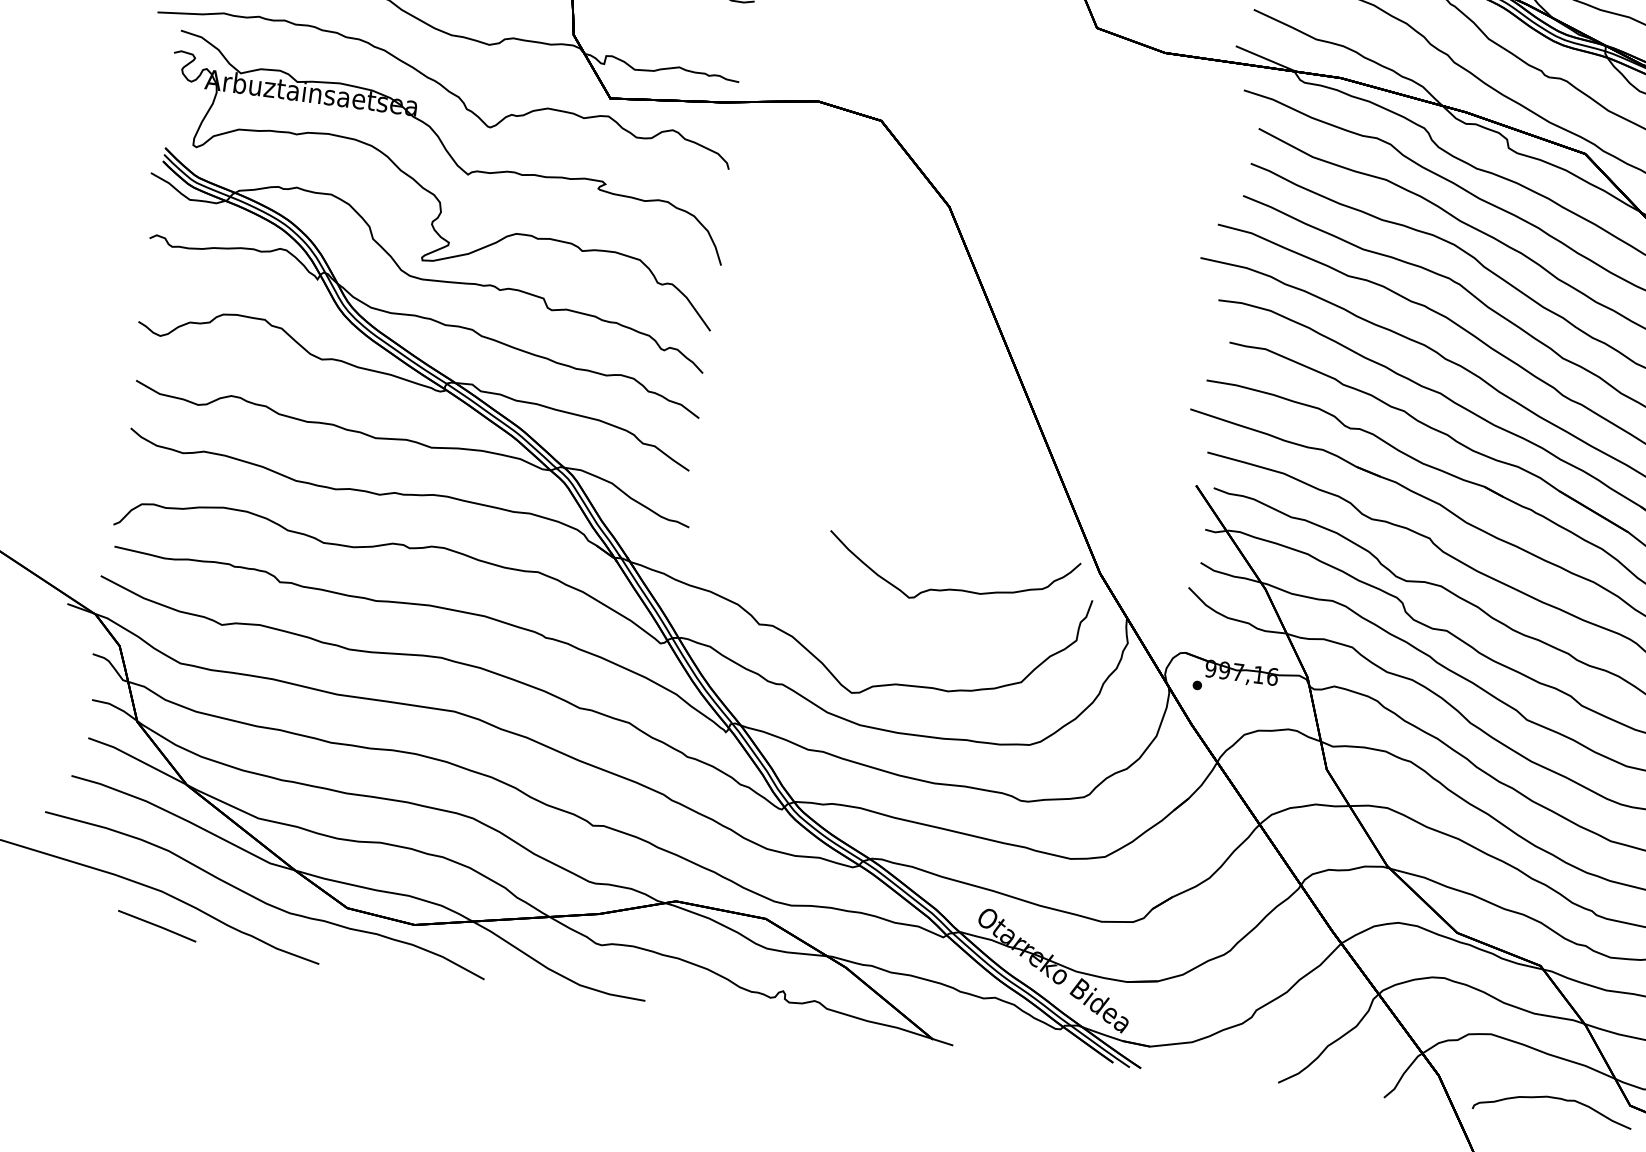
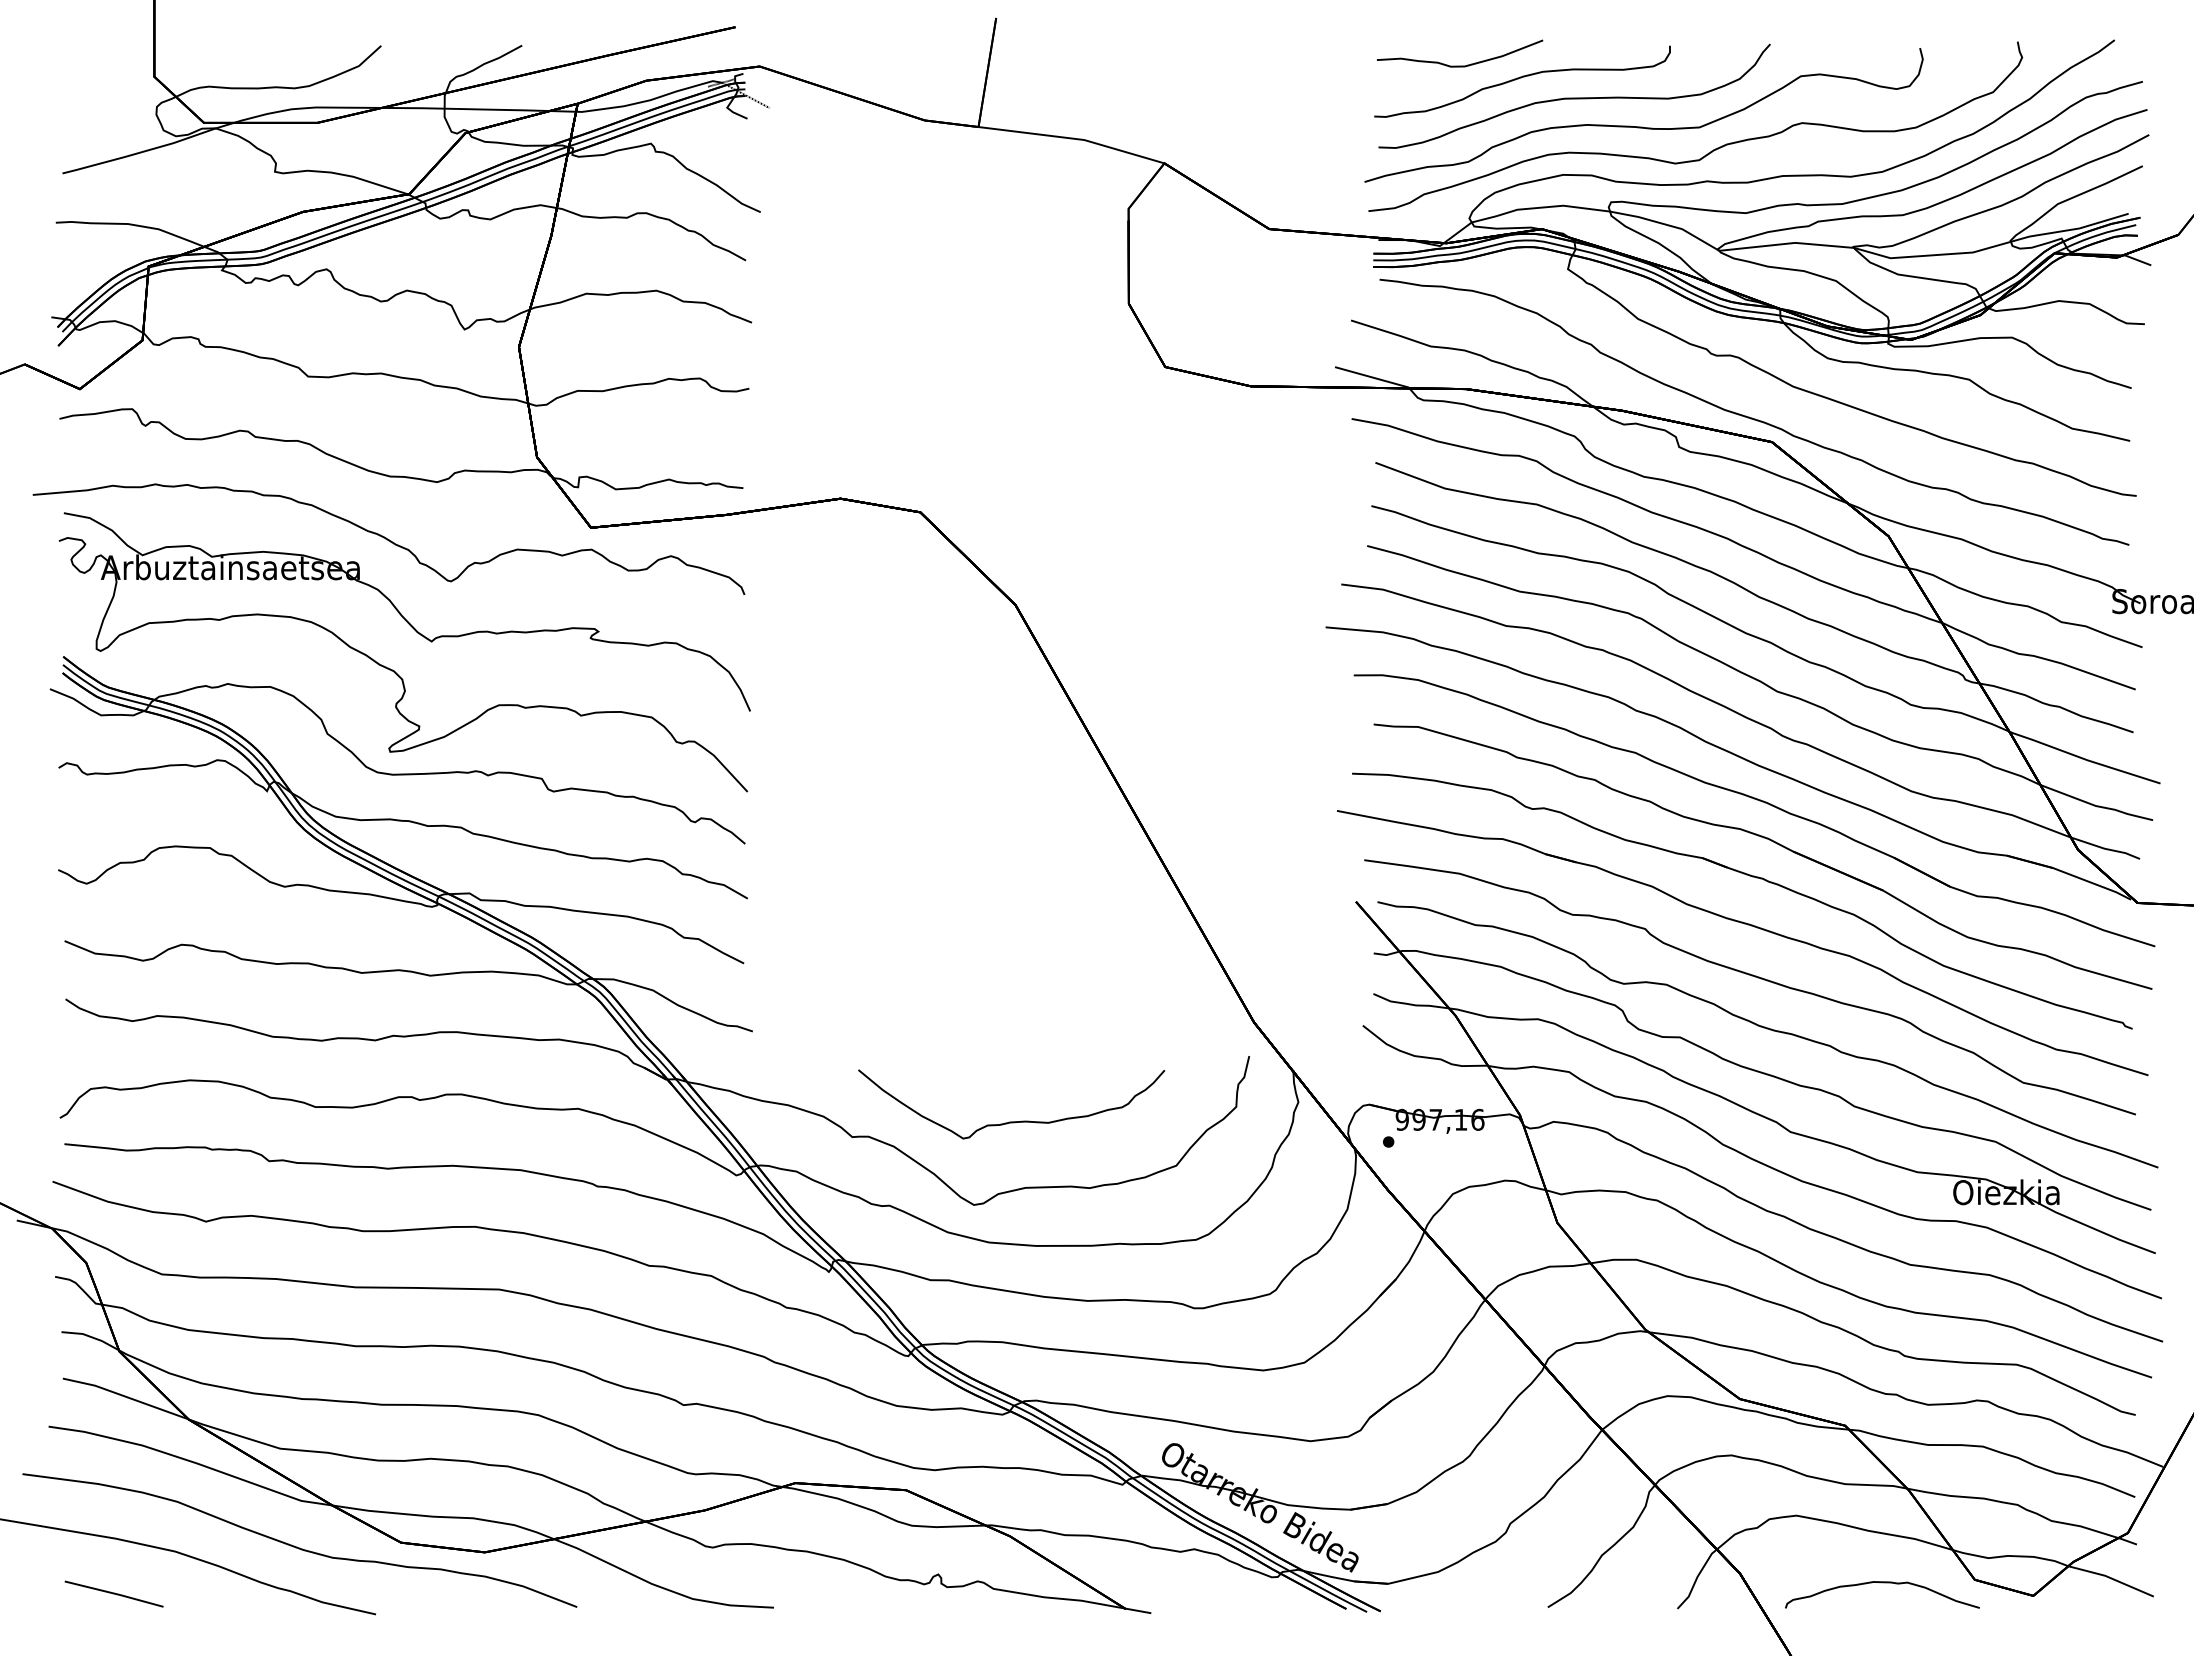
curve: (950, 588) -> (1011, 1121), moved
line: (156, 925) -> (113, 1593), moved

